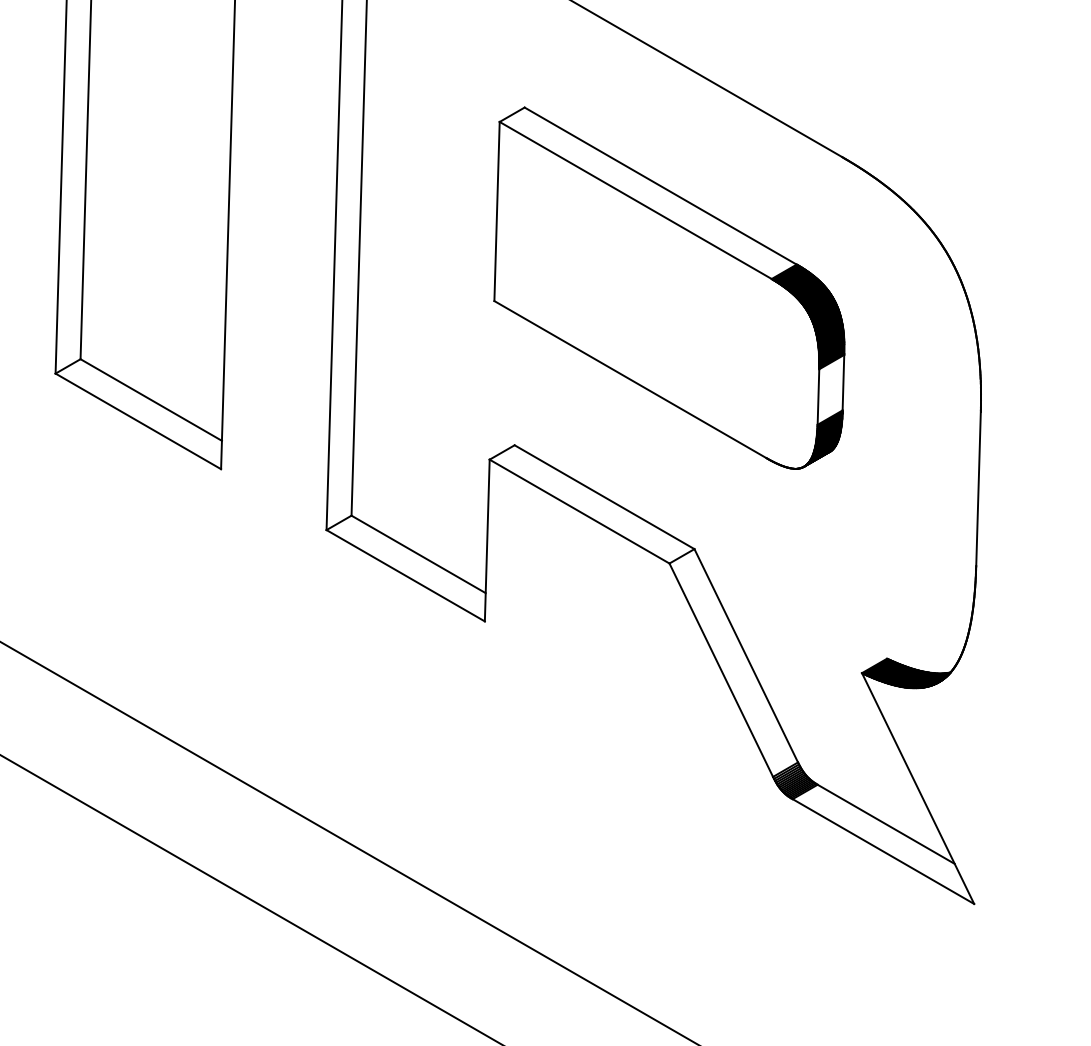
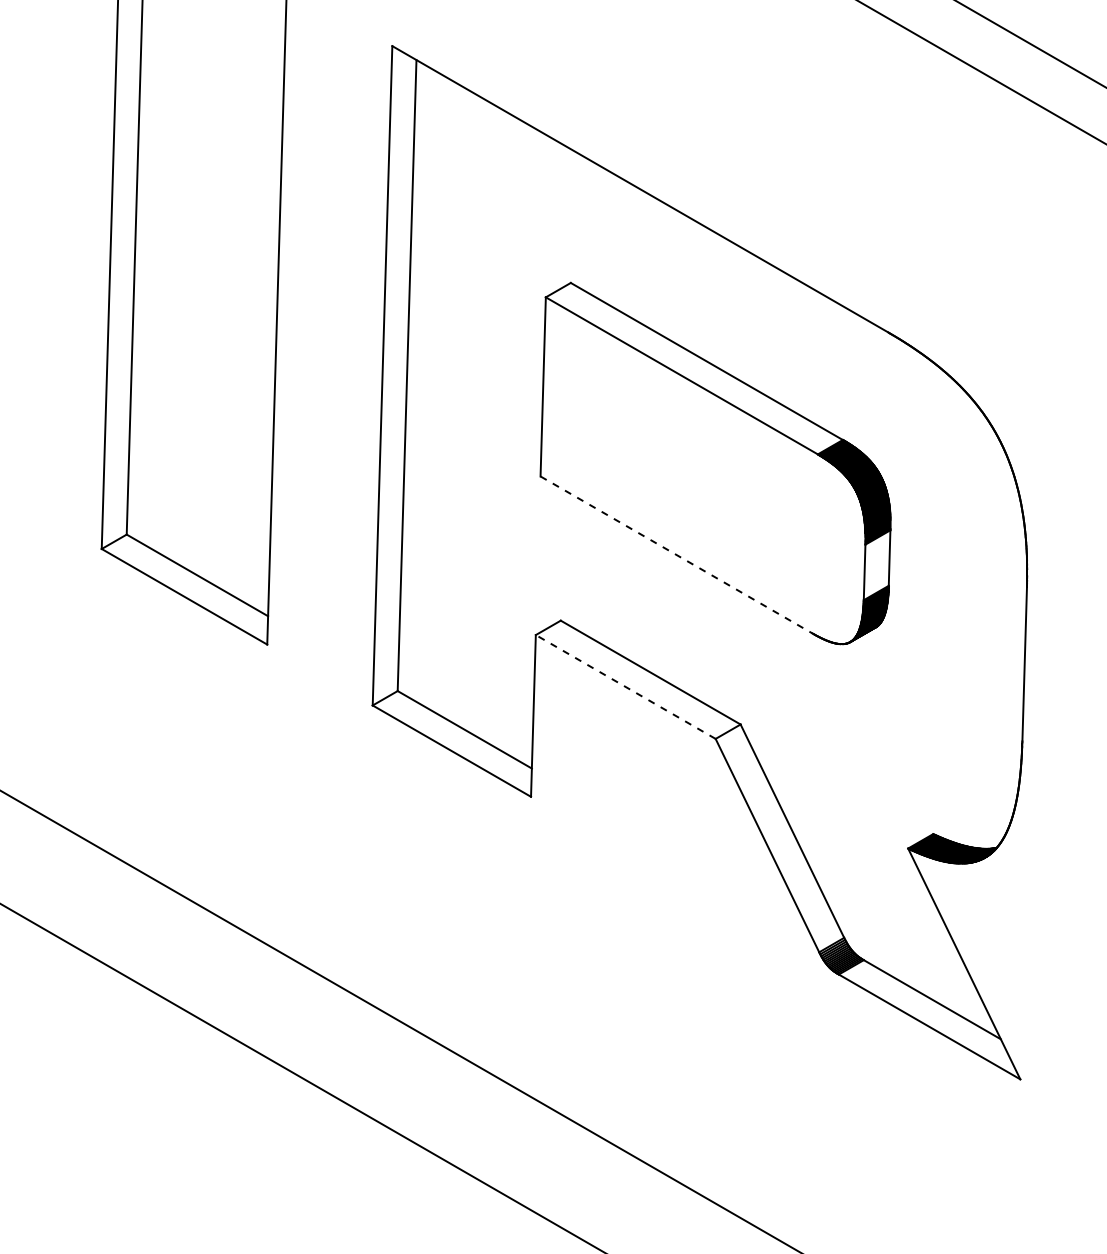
line: (631, 380) -> (677, 555), solid -> dashed
line: (579, 511) -> (625, 686), solid -> dashed

